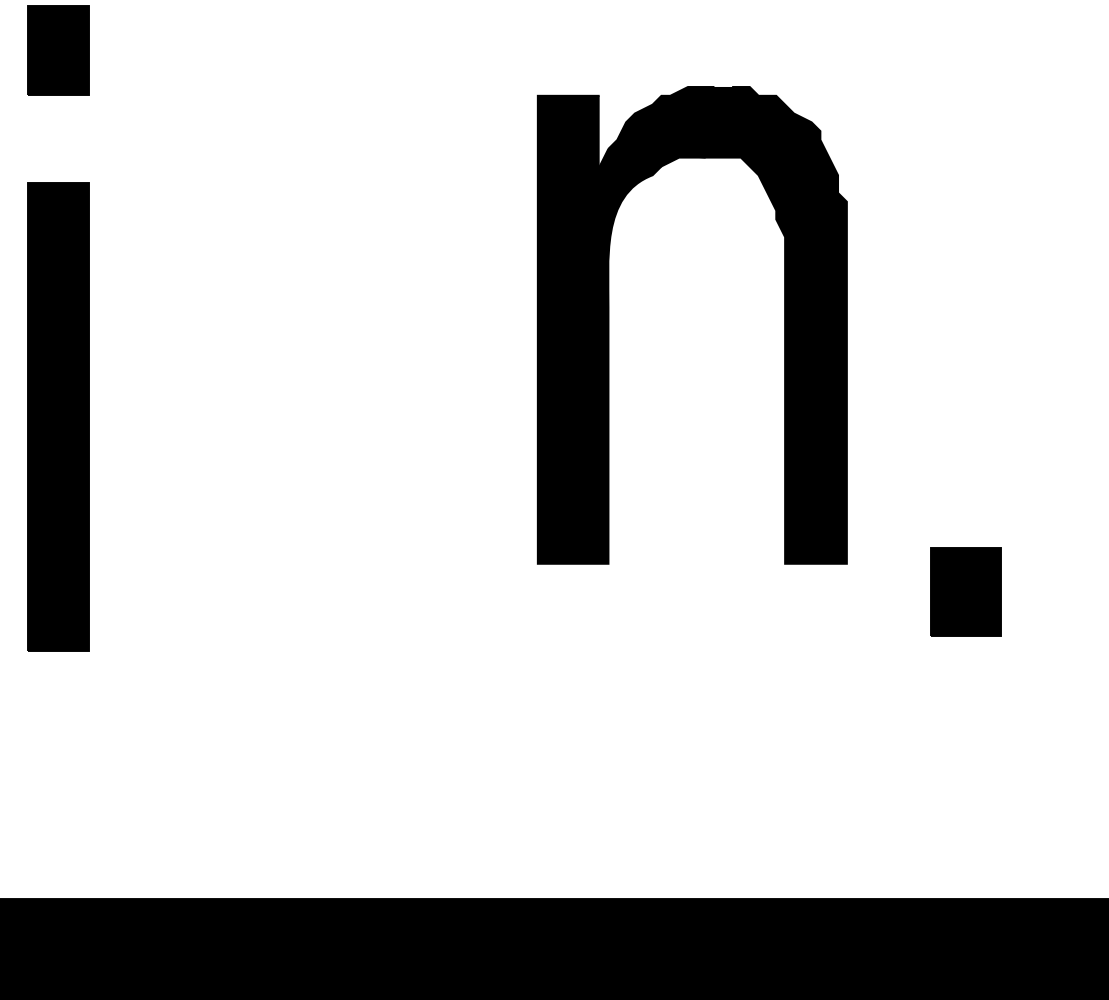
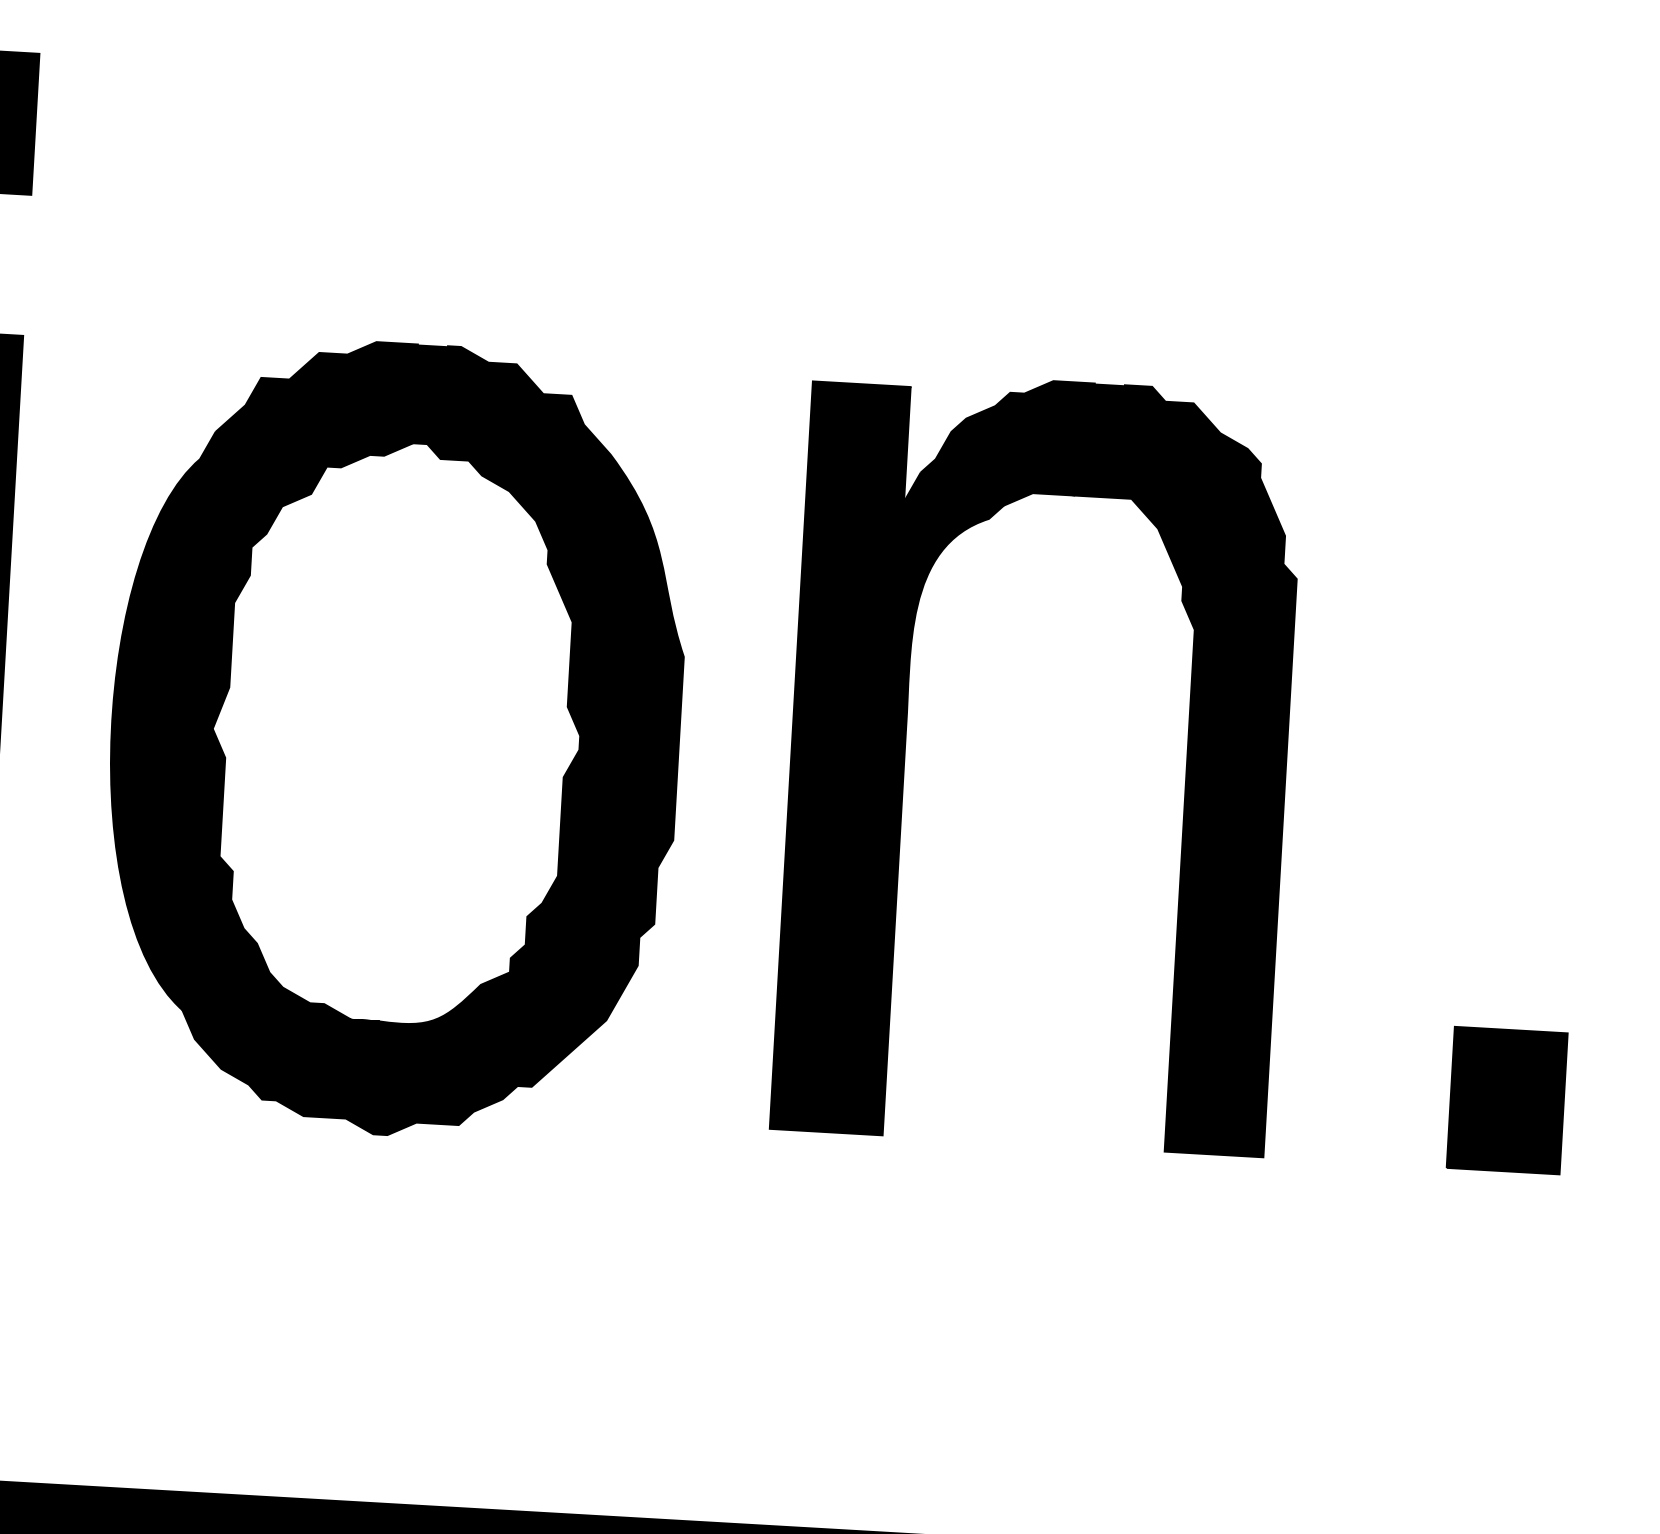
part: (609, 325) -> (906, 754), moved
part: (335, 421) -> (394, 739), added
part: (965, 591) -> (1506, 1100), moved

